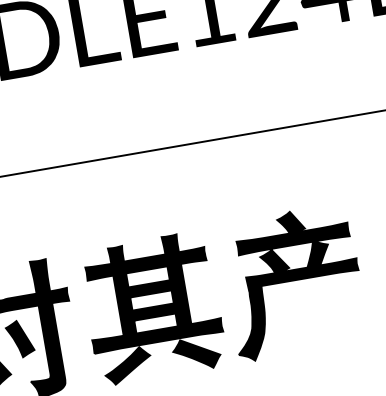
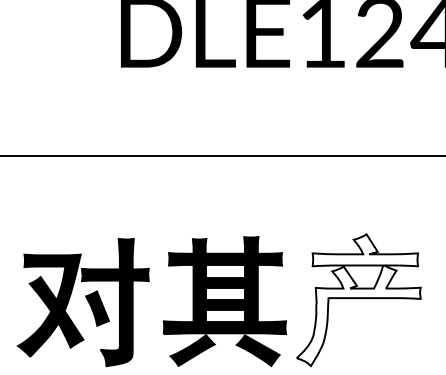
fill: (293, 283) -> (358, 300), removed

